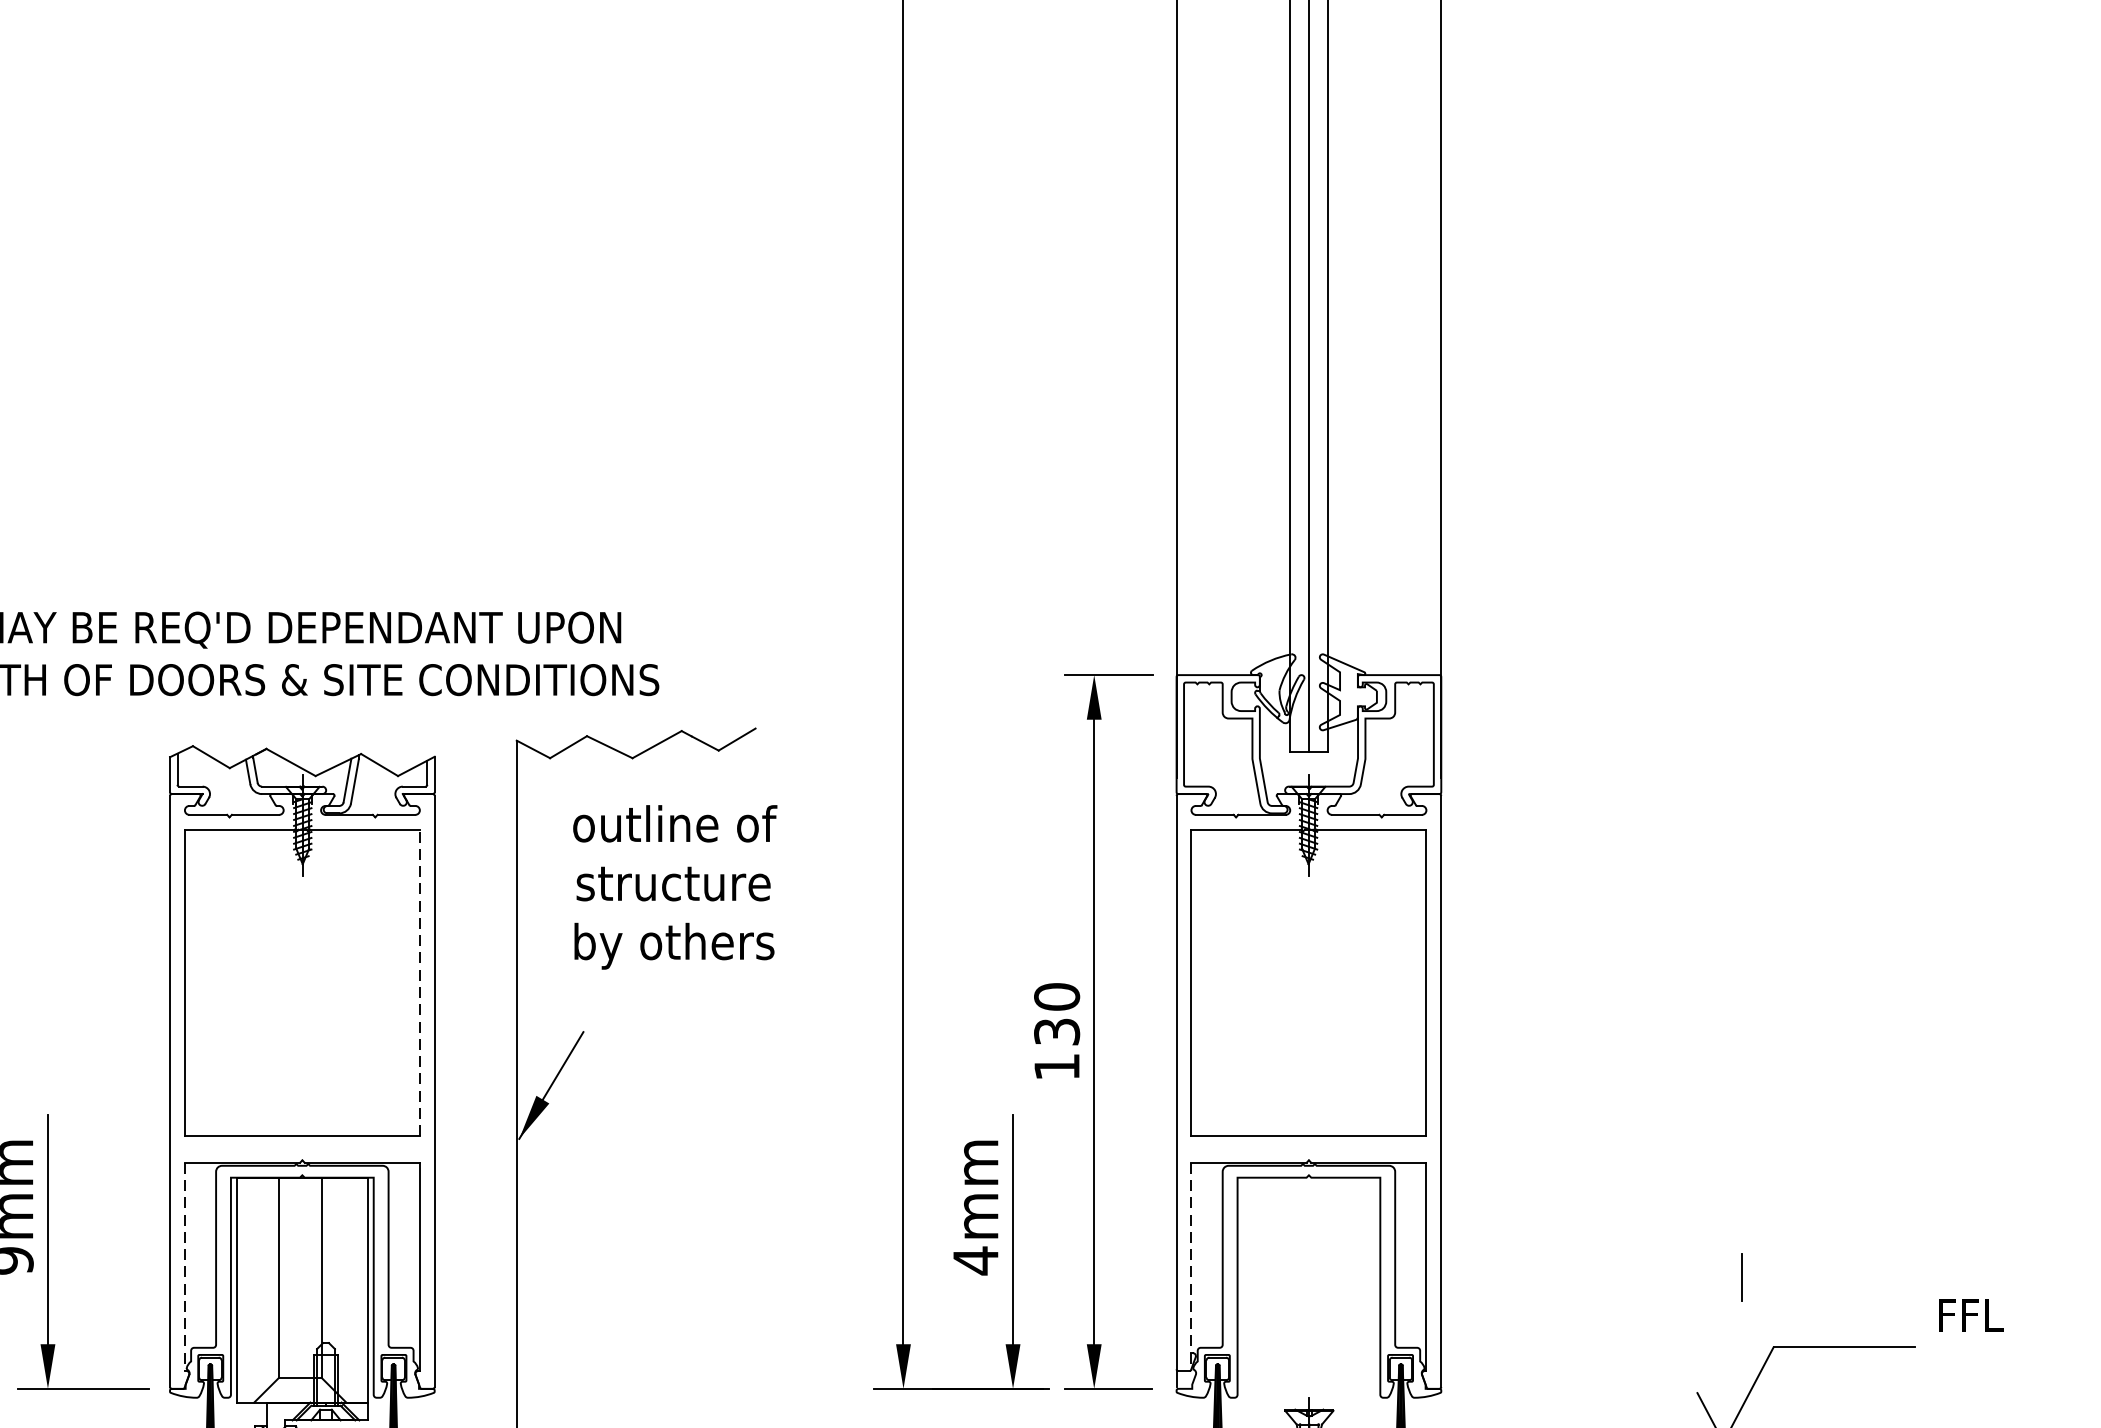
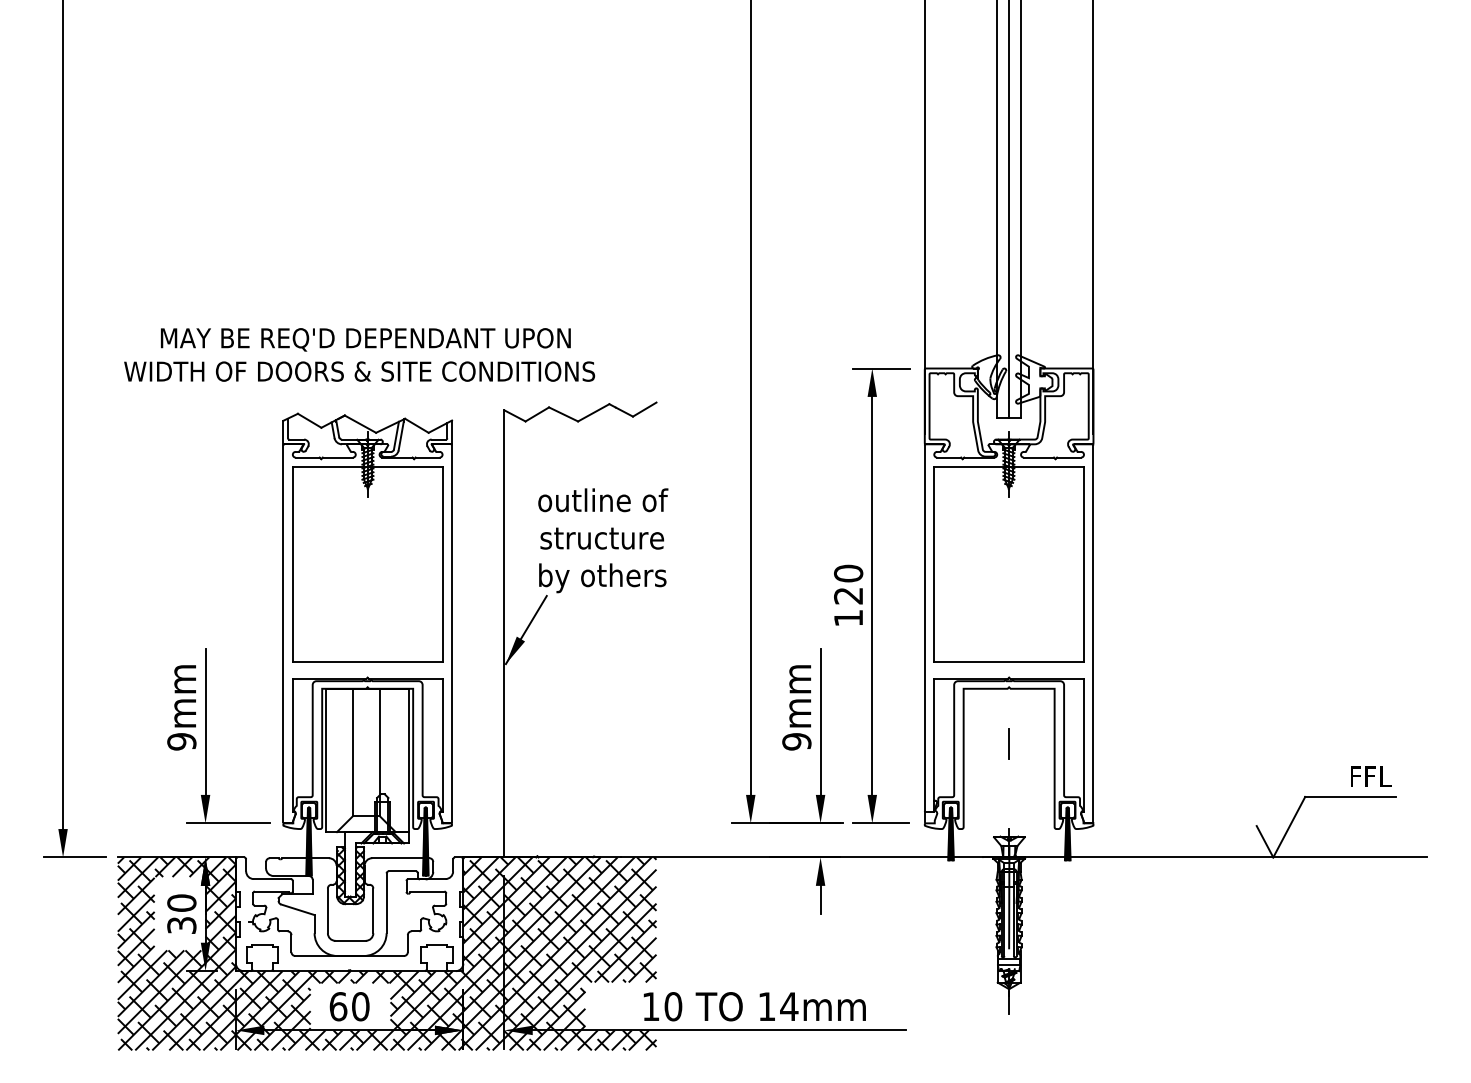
text: (675, 886) -> (603, 540), moved
line: (419, 982) -> (442, 564), dashed -> solid
text: (1056, 1031) -> (848, 595), 130 -> 120
text: (975, 1260) -> (796, 741), 4mm -> 9mm
line: (184, 1268) -> (292, 746), dashed -> solid
line: (1191, 1268) -> (934, 746), dashed -> solid
line: (1741, 1276) -> (1008, 743), moved
text: (1971, 1315) -> (1371, 776), moved

